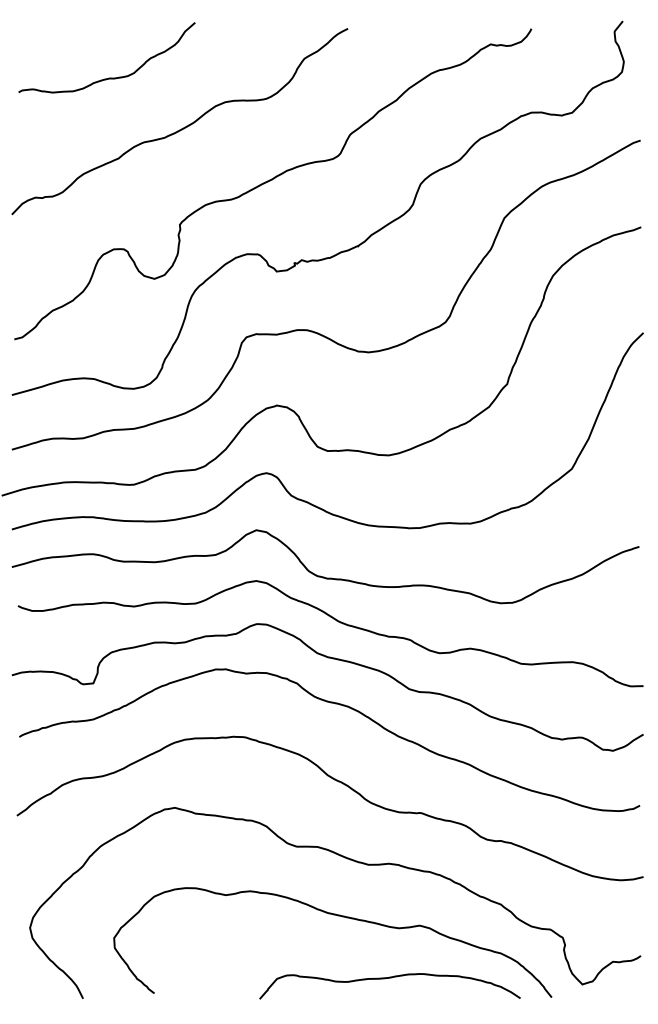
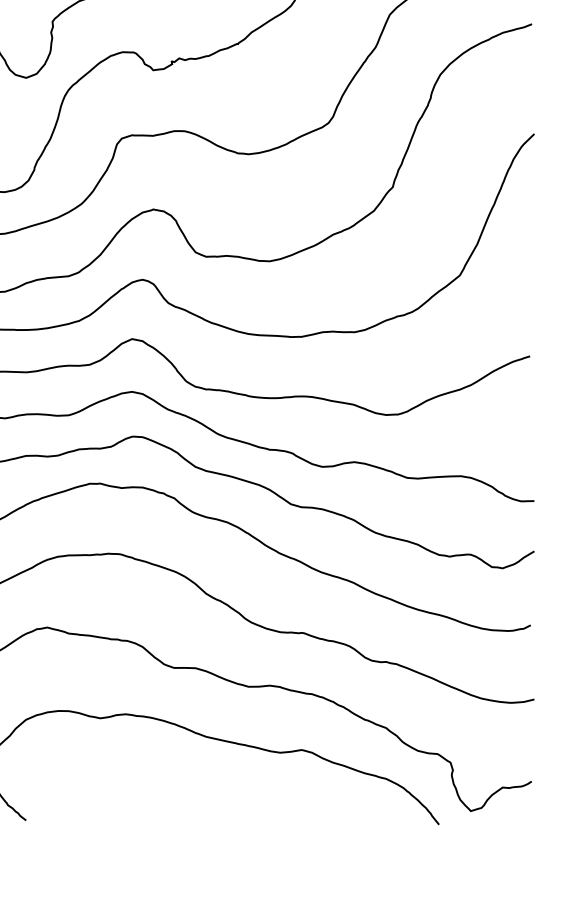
curve: (389, 978) -> (270, 804), removed

